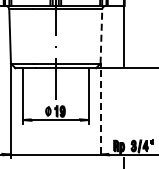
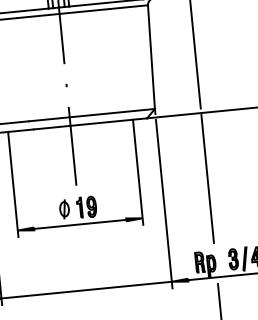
line: (101, 36) -> (151, 57), dashed -> solid
line: (124, 102) -> (207, 178), added
line: (100, 114) -> (164, 205), dashed -> solid

